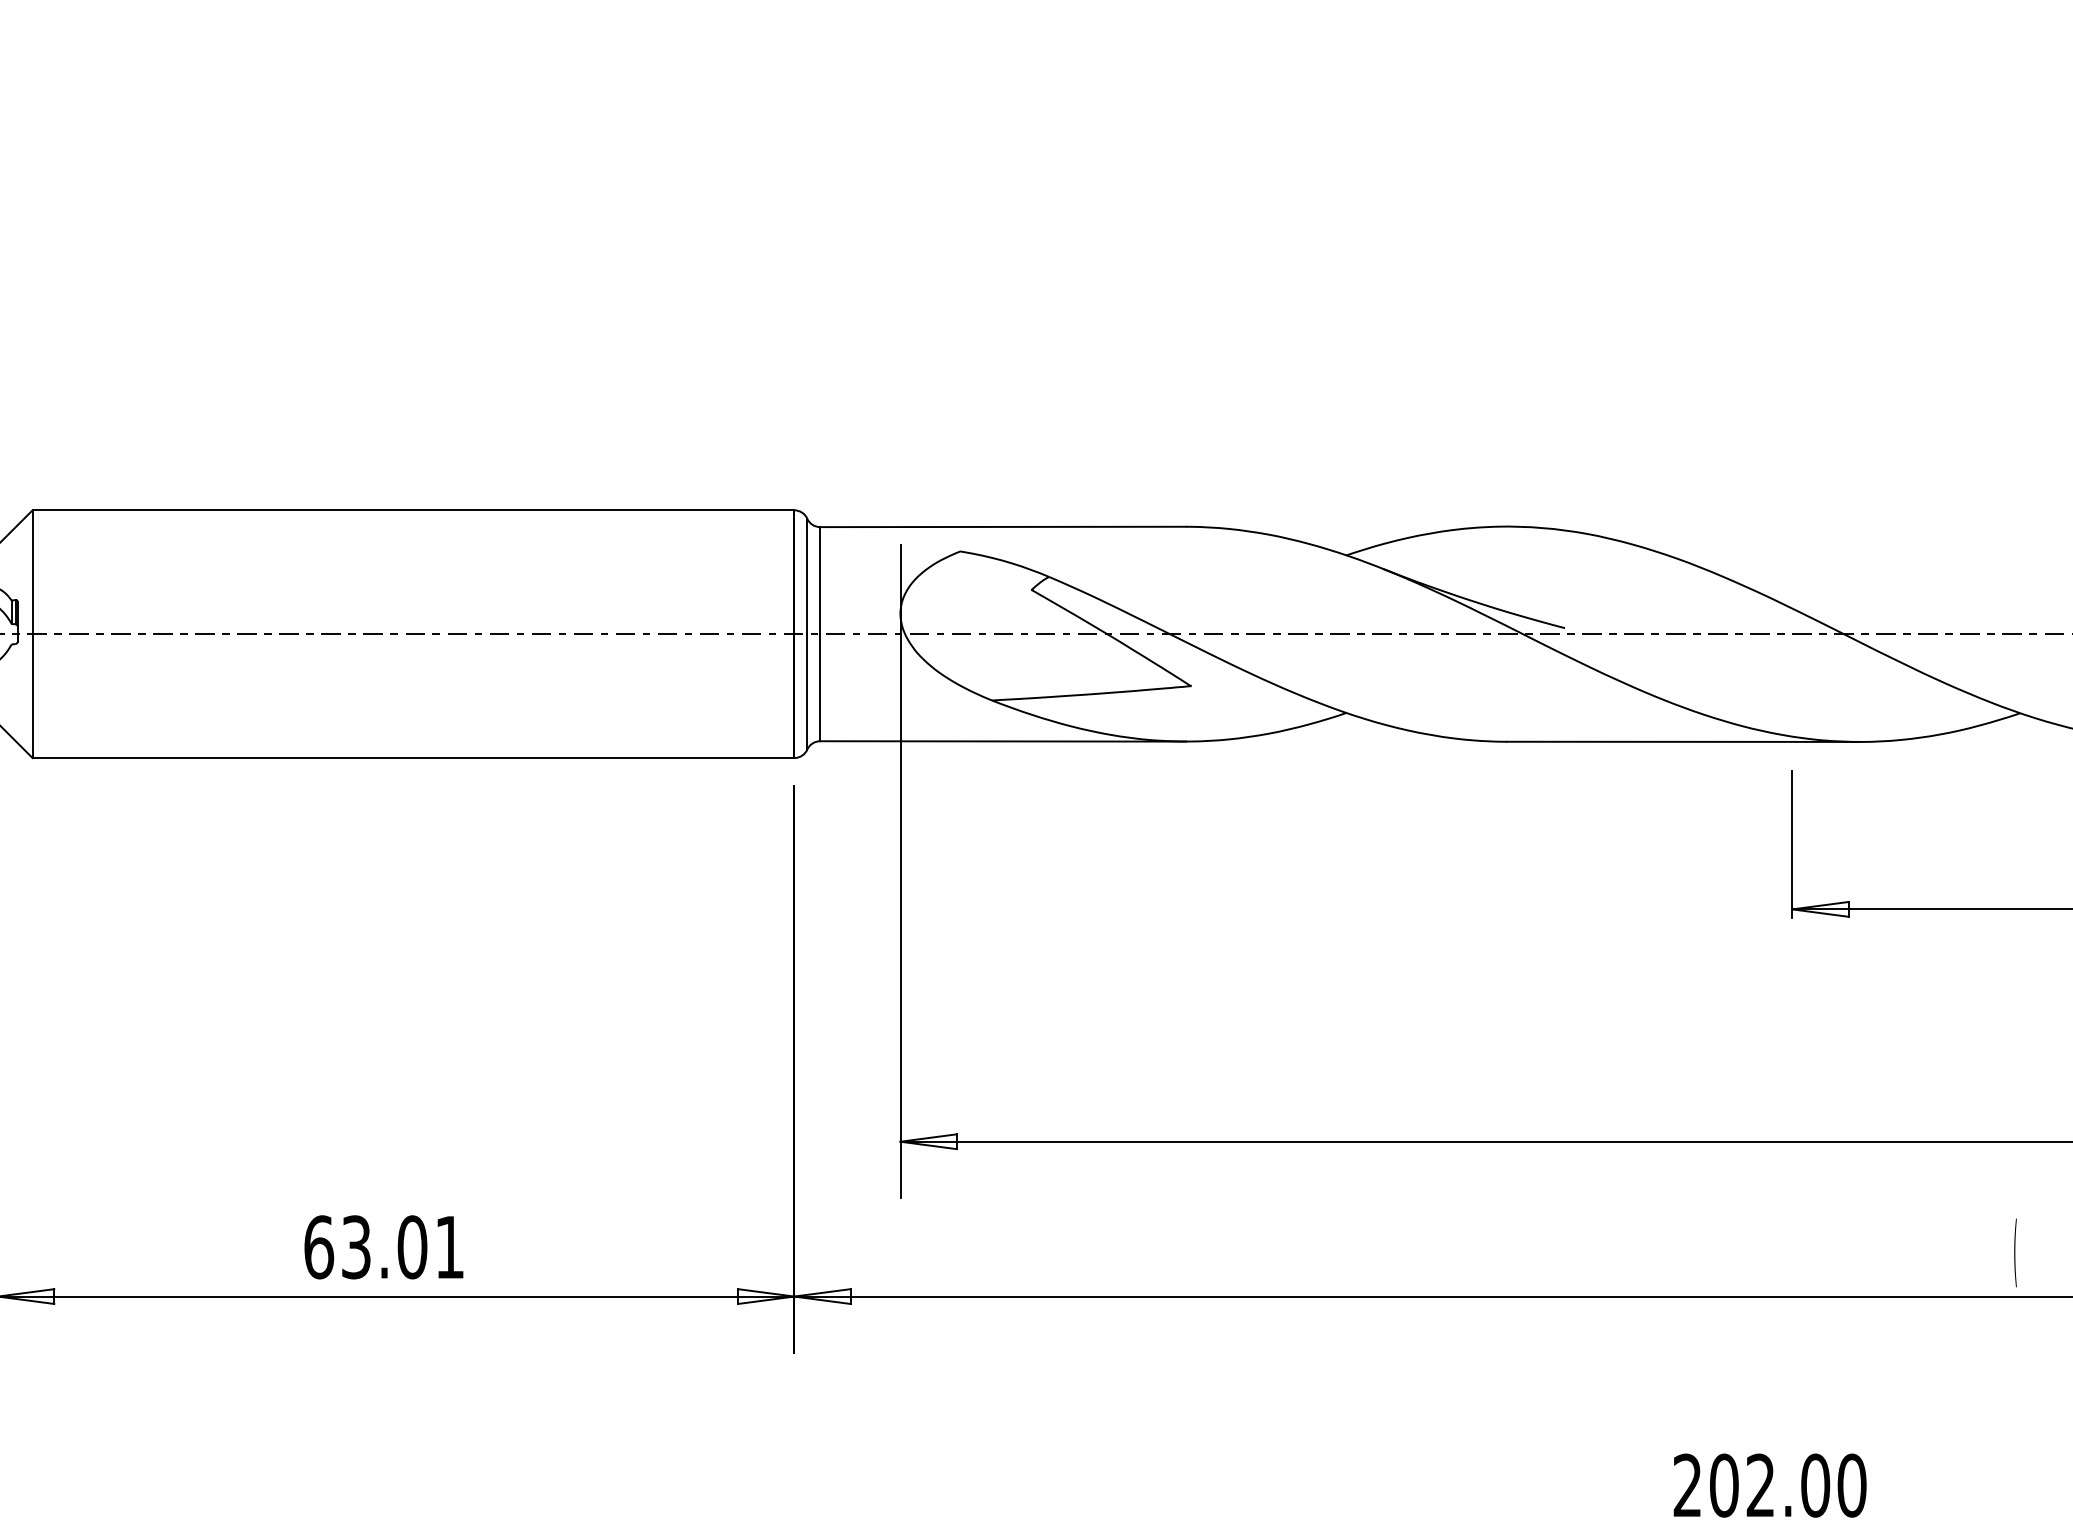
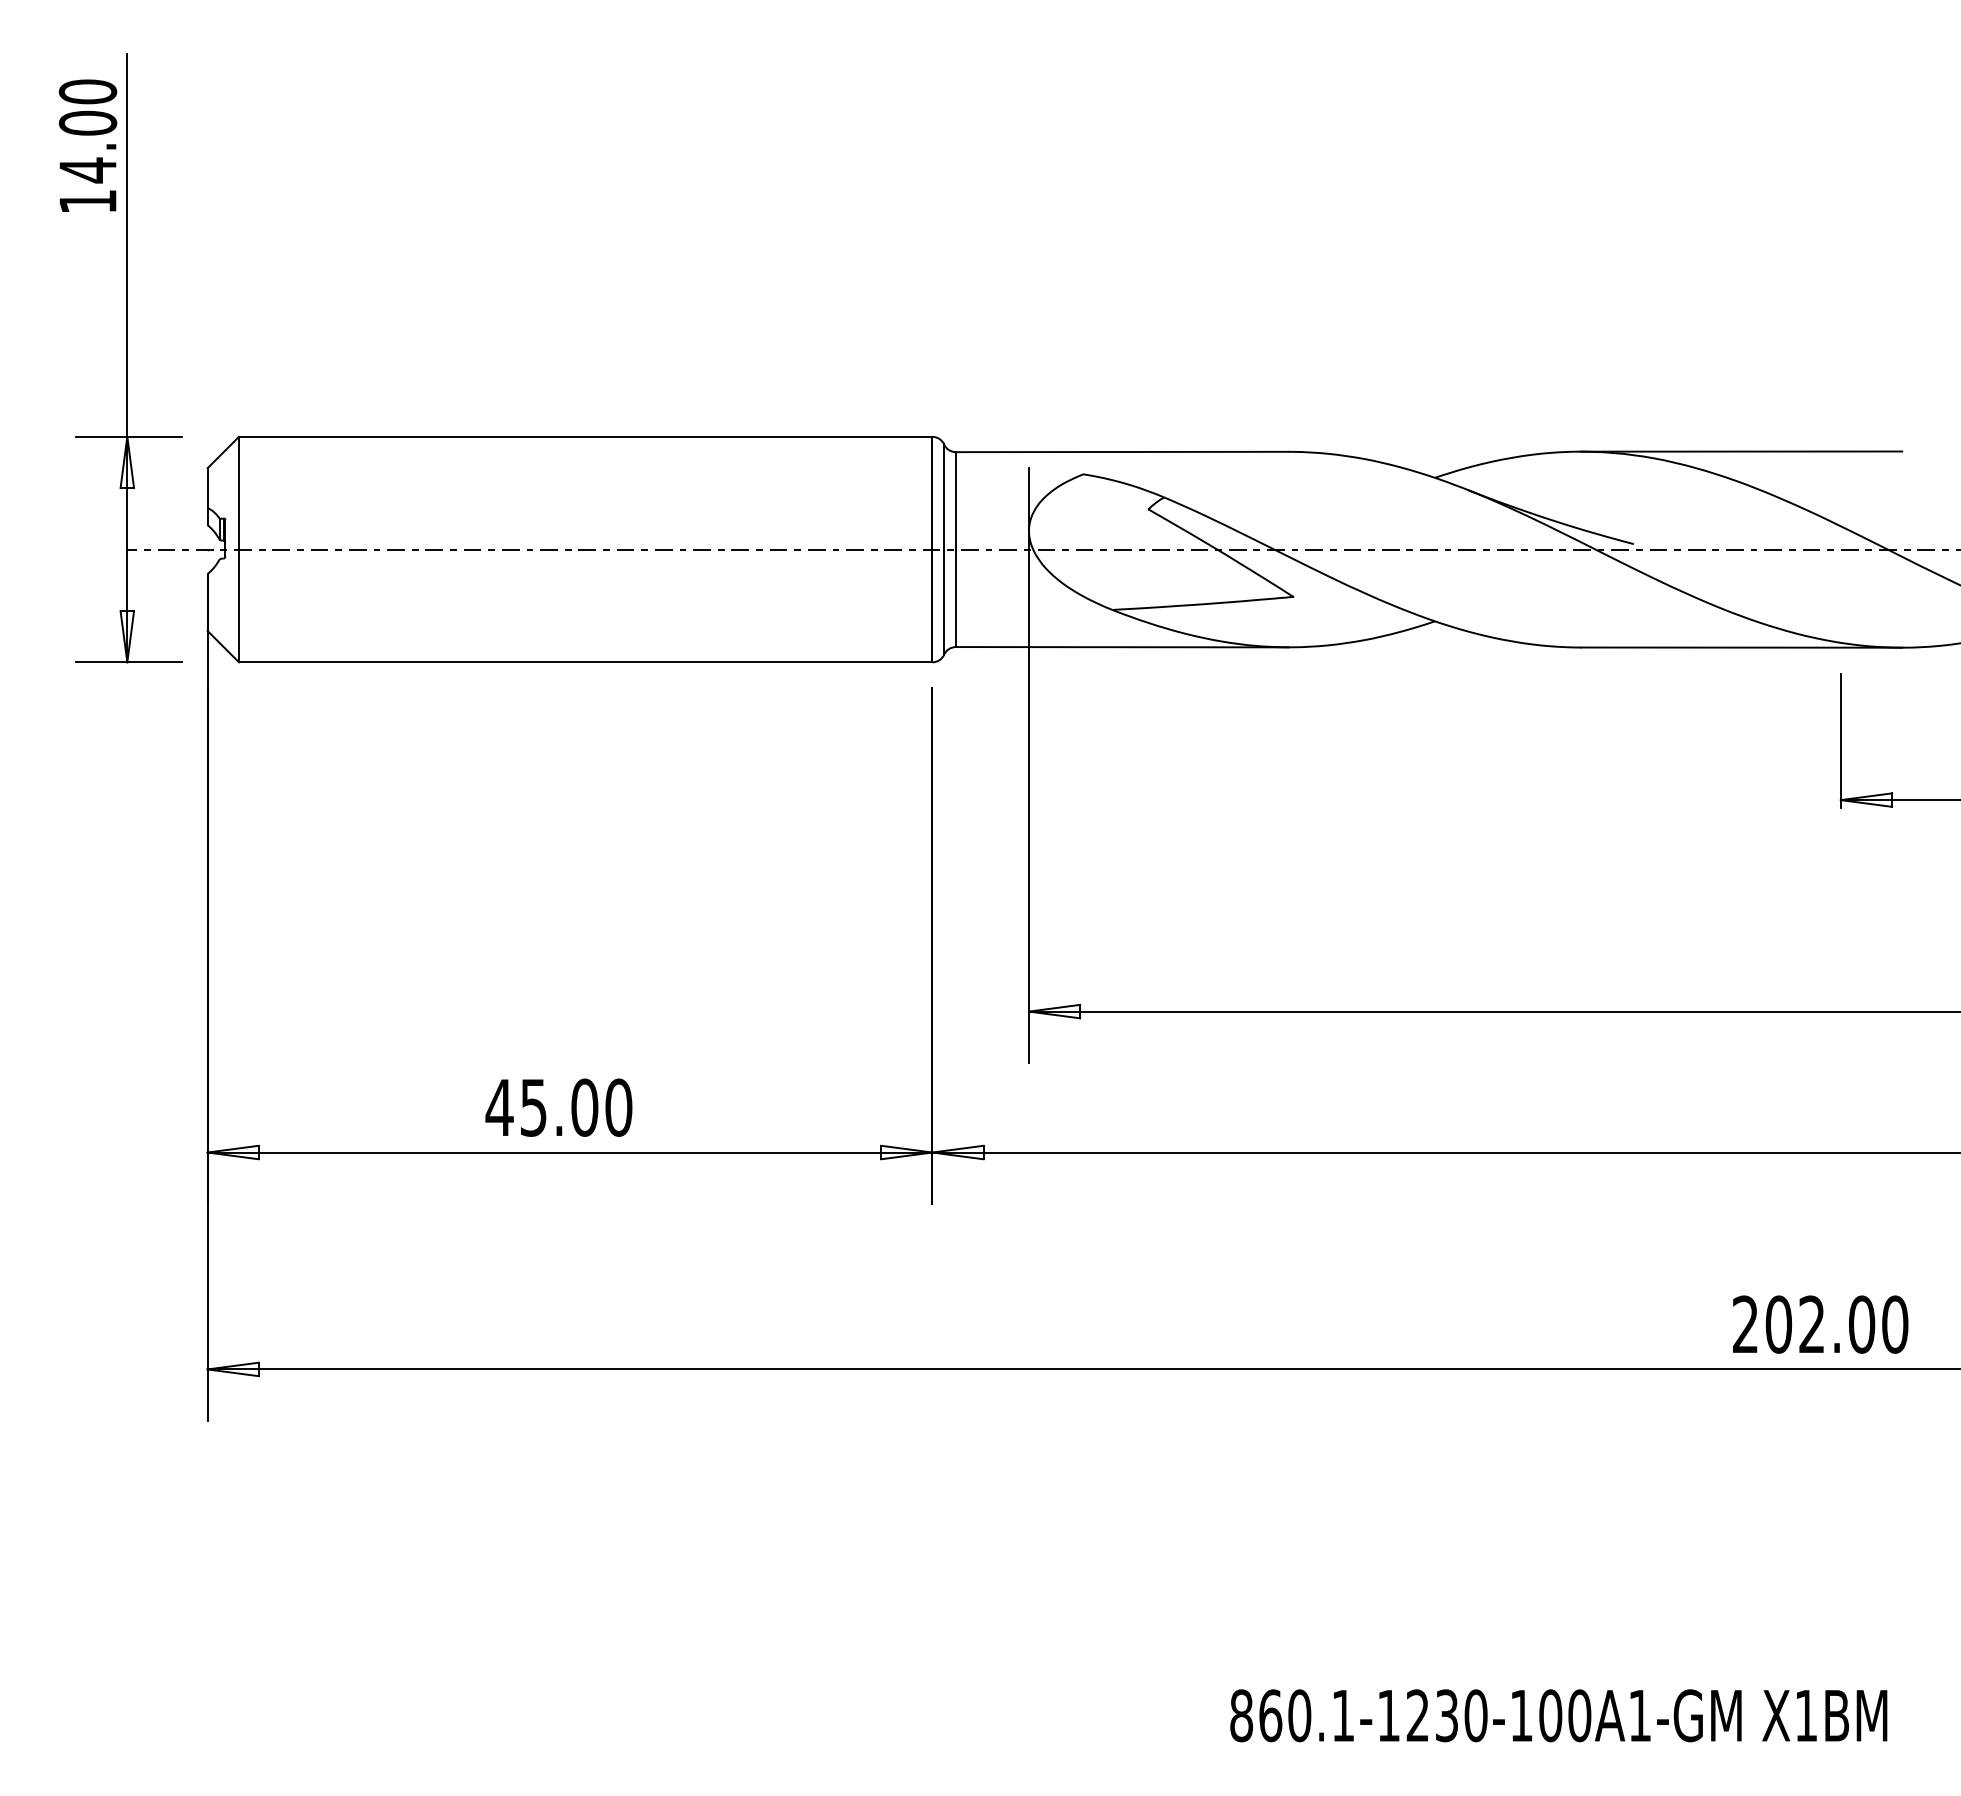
line: (1683, 526) -> (1741, 451), added
text: (383, 1247) -> (558, 1107), 63.01 -> 45.00

